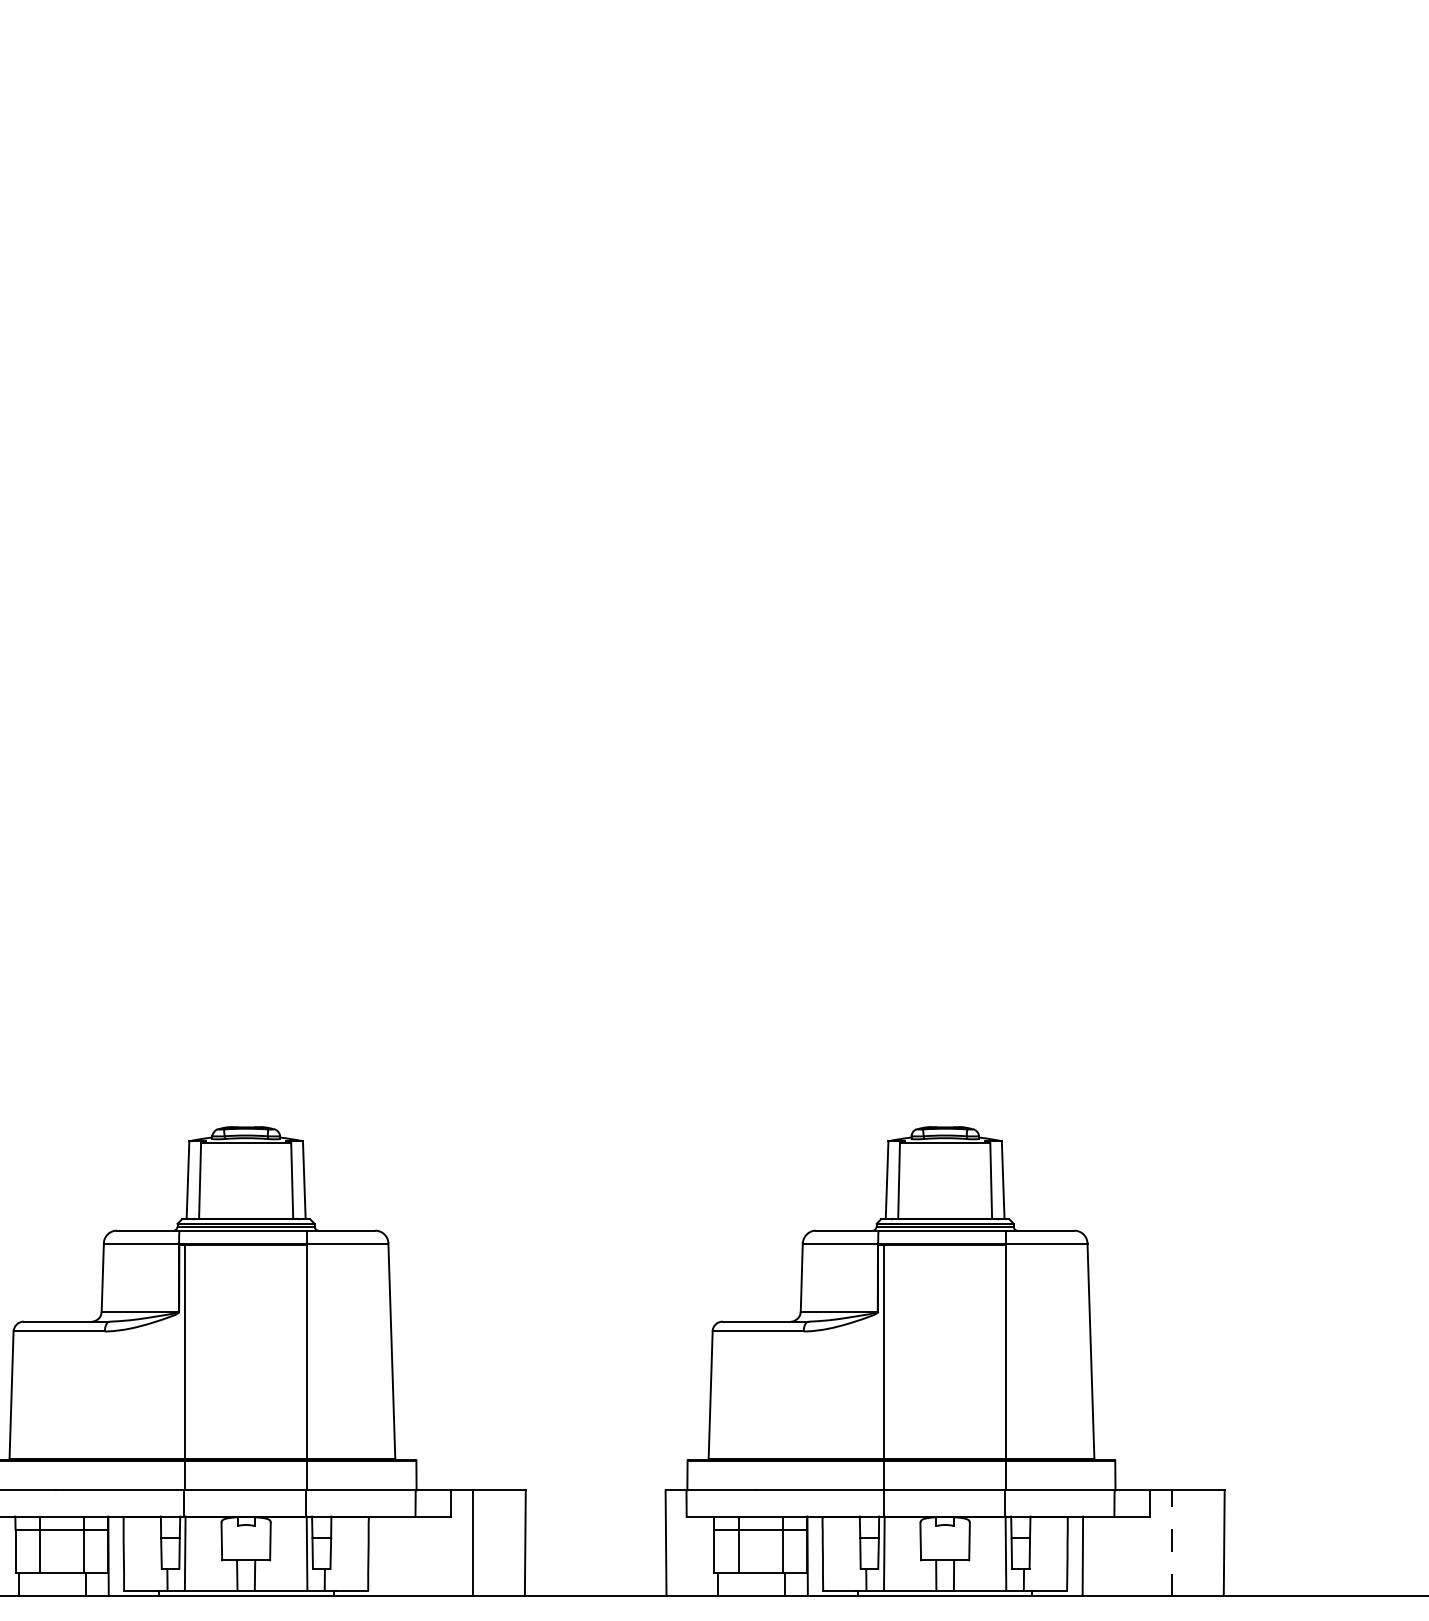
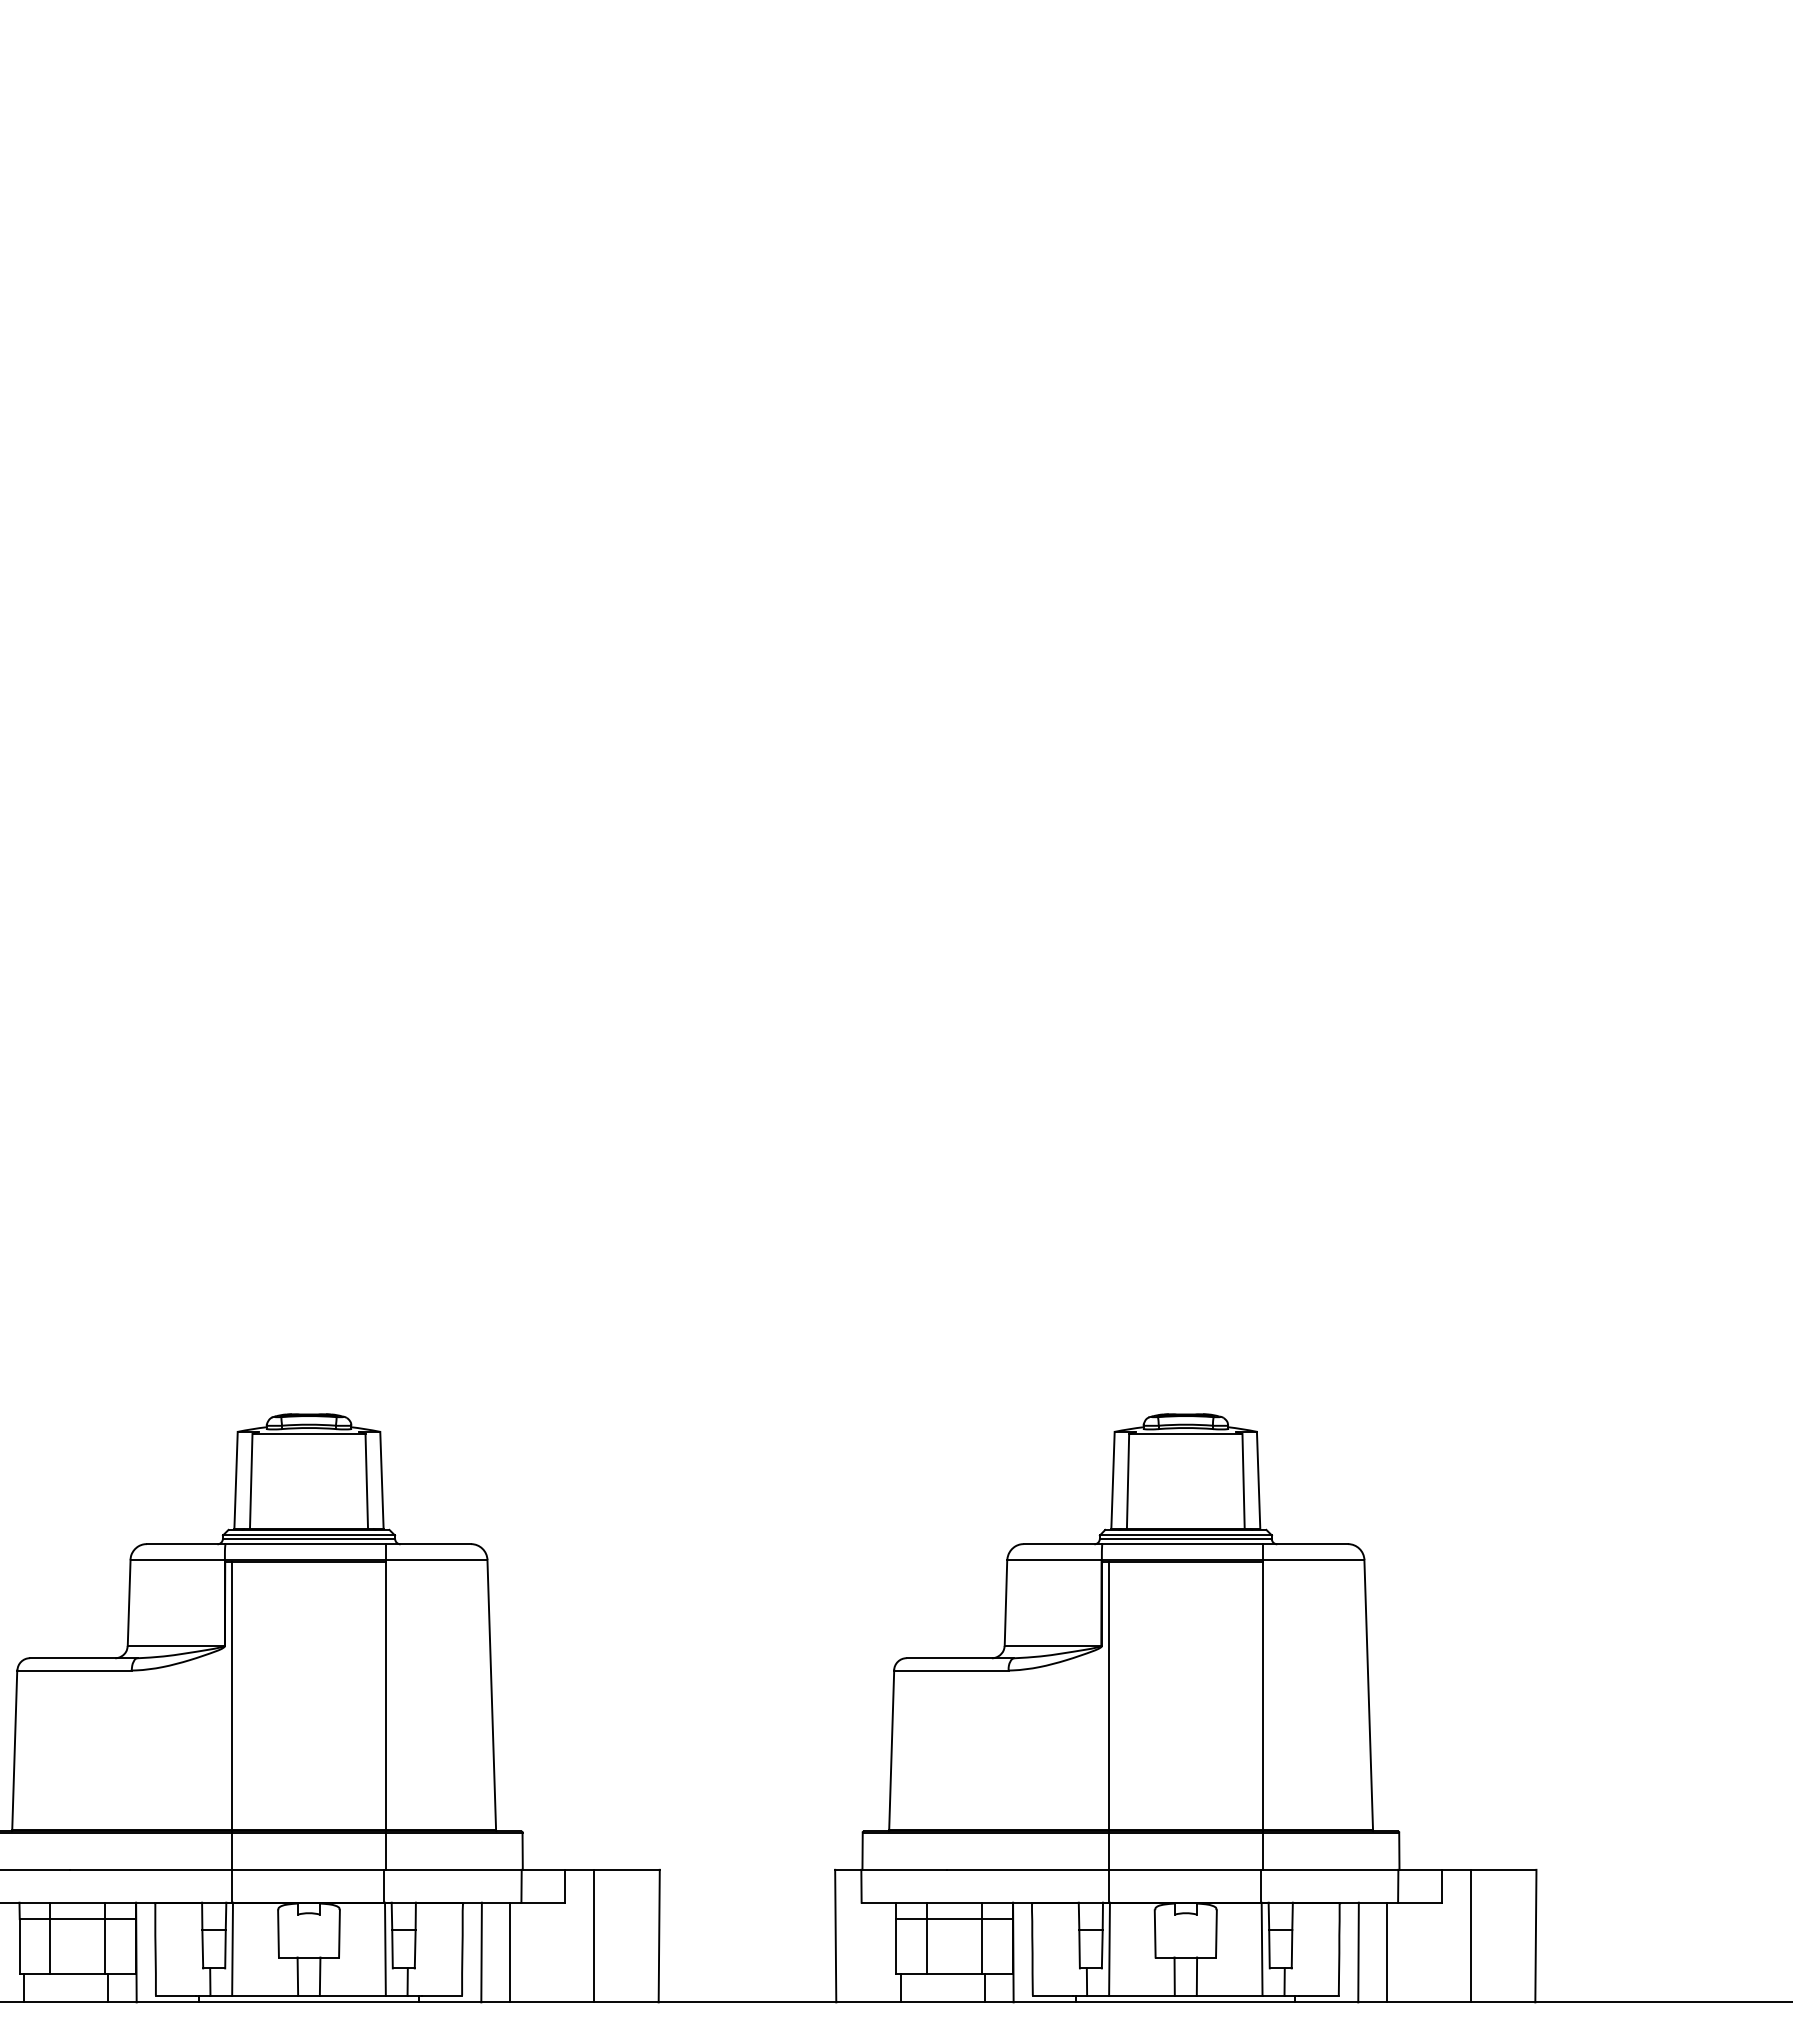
line: (1172, 1542) -> (1470, 1935), dashed -> solid
line: (383, 1556) -> (481, 1952), added
line: (406, 1556) -> (510, 1952), added
line: (1105, 1556) -> (1386, 1952), added

